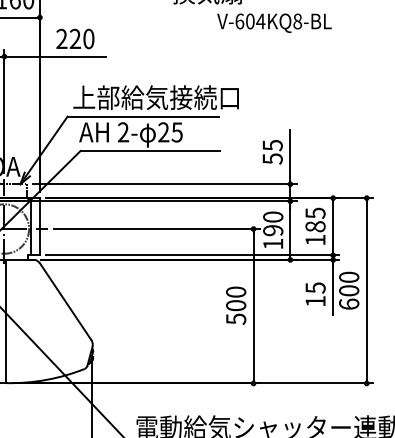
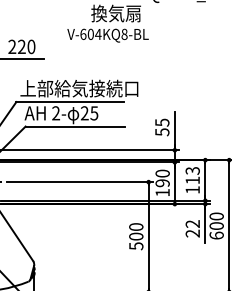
text: (274, 22) -> (108, 35), moved
text: (315, 219) -> (192, 175), 185 -> 113
text: (315, 294) -> (192, 228), 15 -> 22

